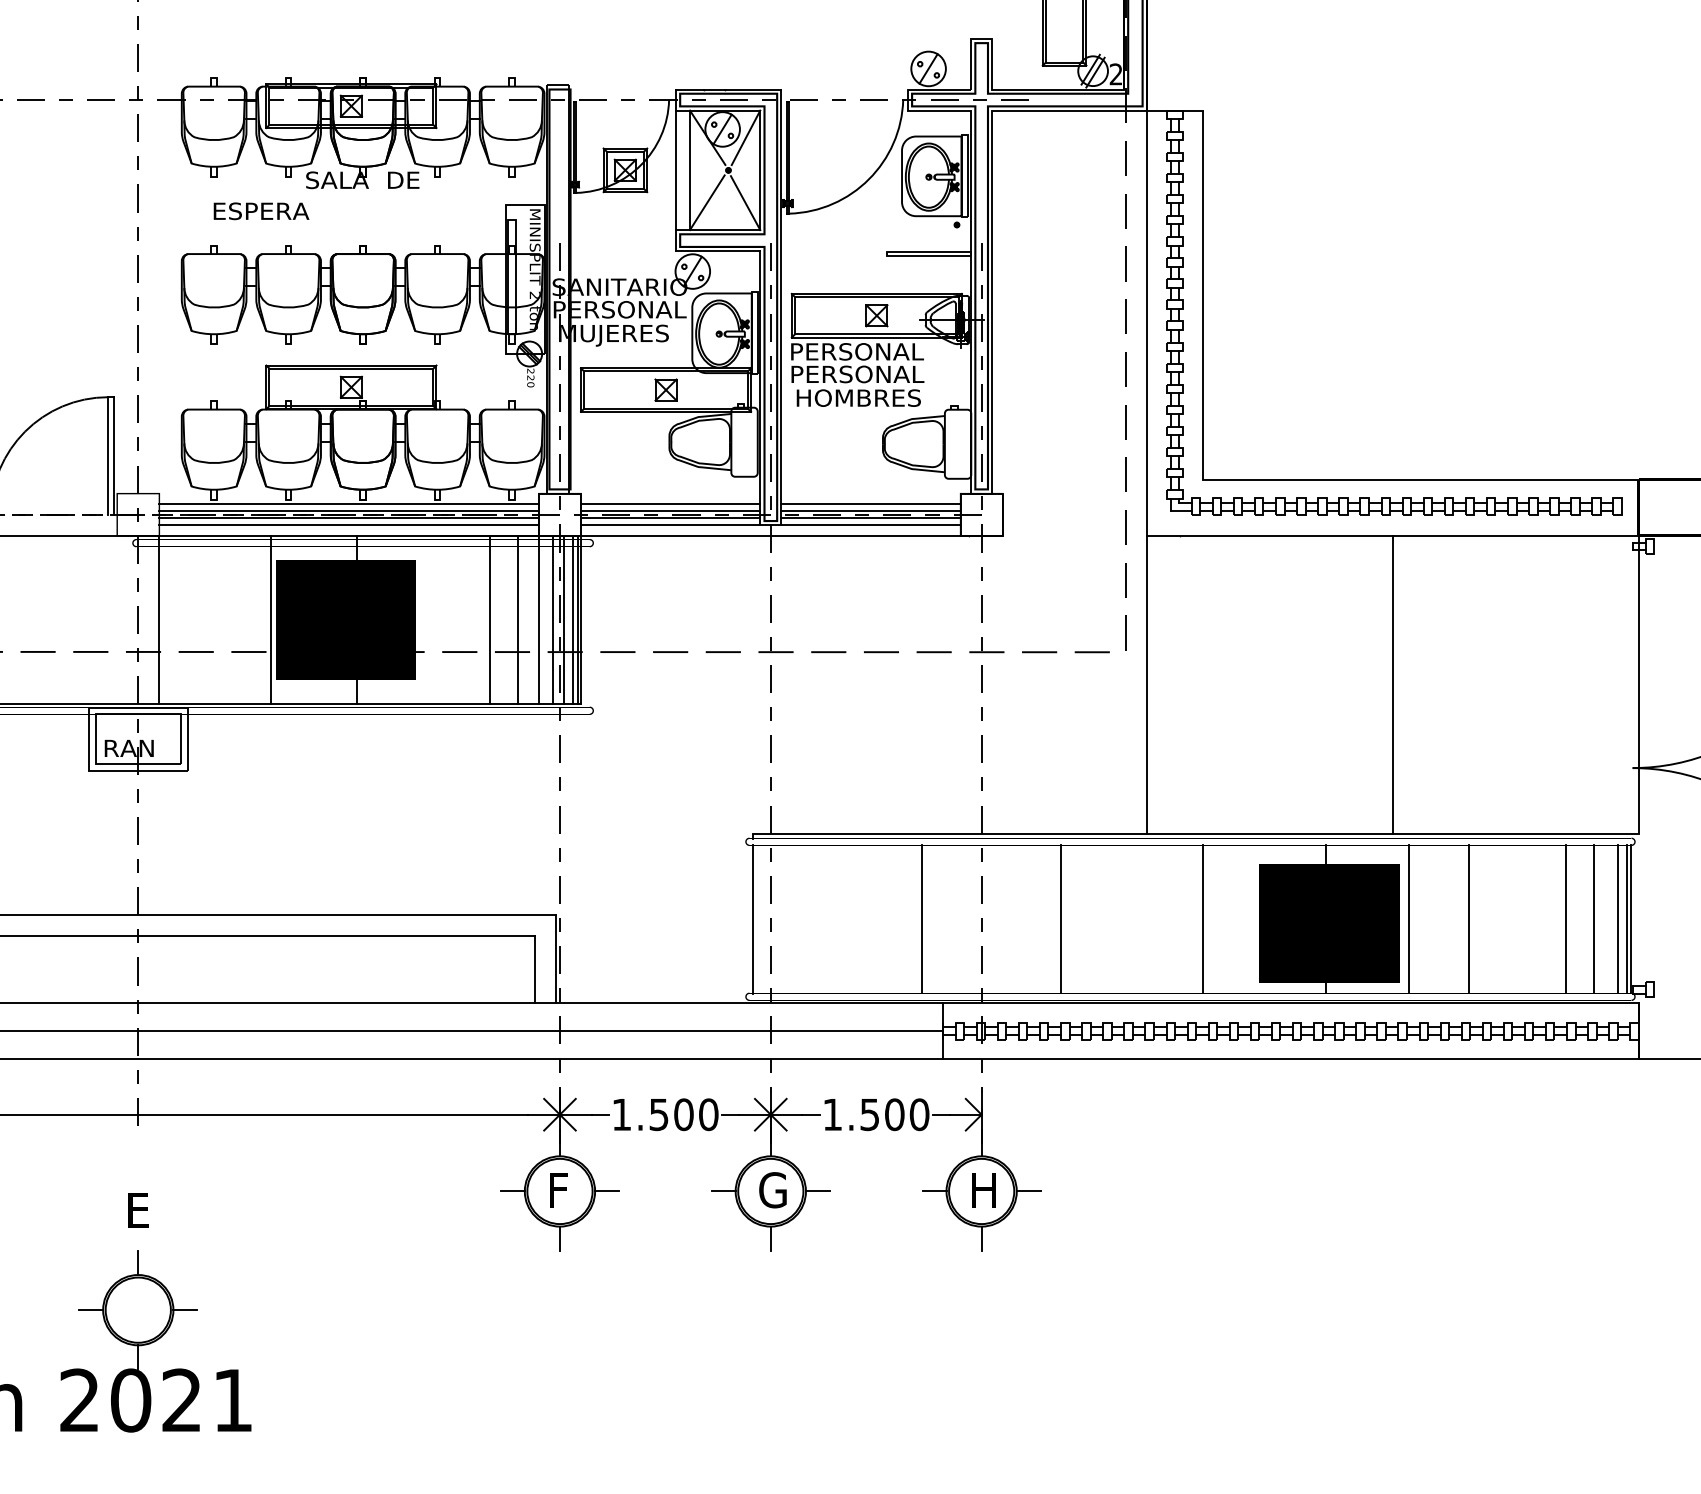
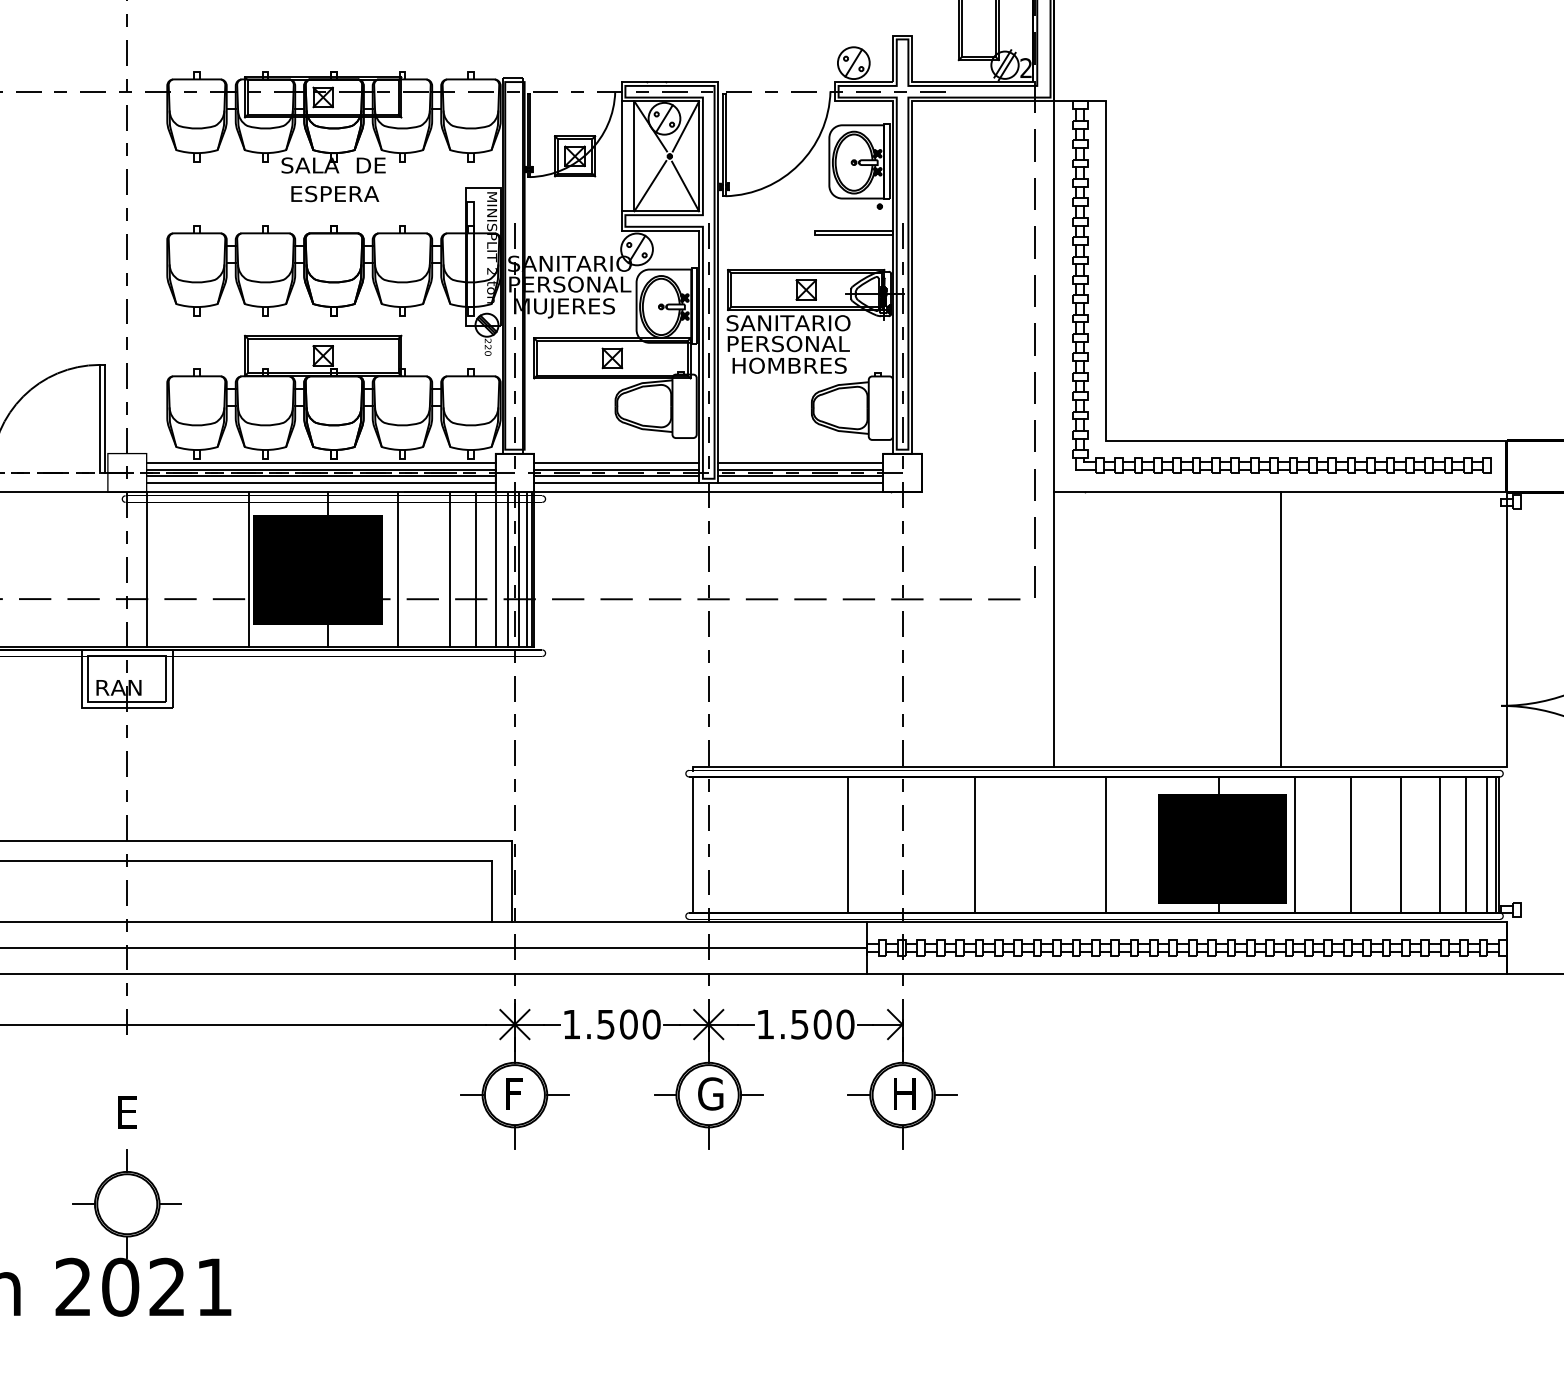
text: (261, 211) -> (335, 194), moved
text: (857, 351) -> (788, 322), PERSONAL -> SANITARIO
line: (432, 619) -> (397, 569), added
line: (1523, 919) -> (1400, 845), added

